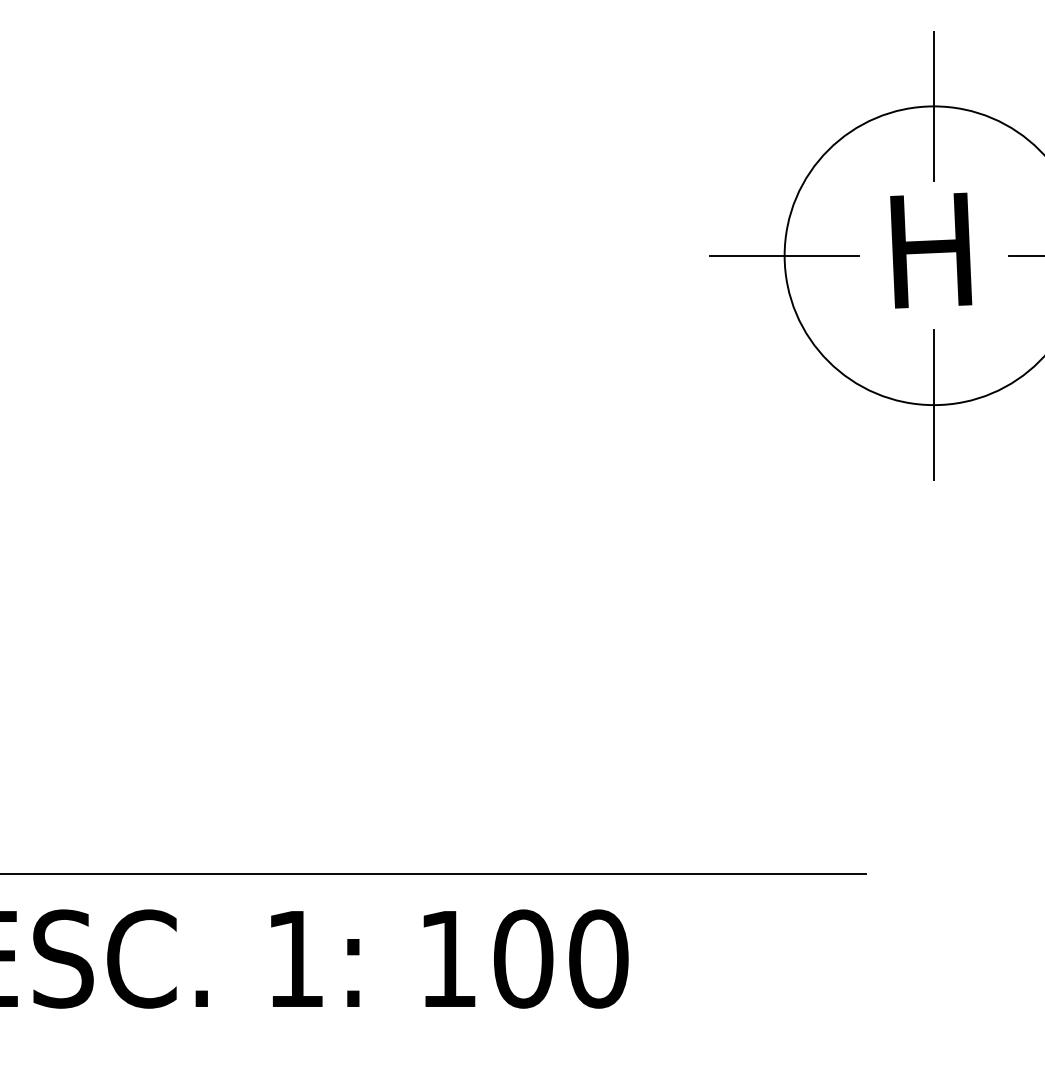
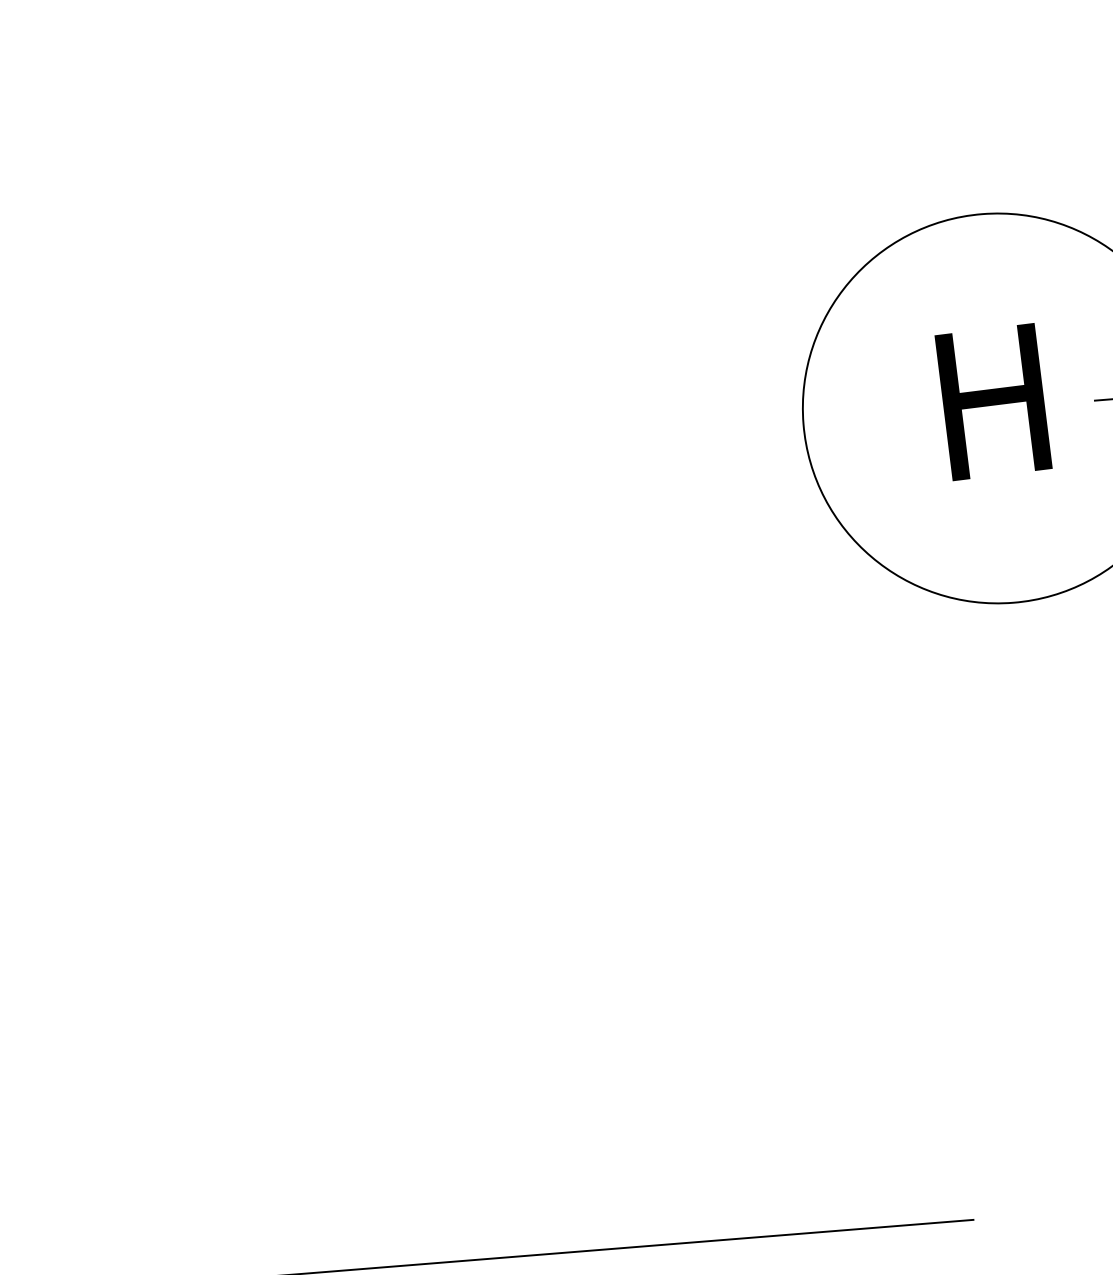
line: (933, 106) -> (981, 214), removed
line: (784, 255) -> (803, 423), removed
line: (933, 404) -> (1012, 601), removed

